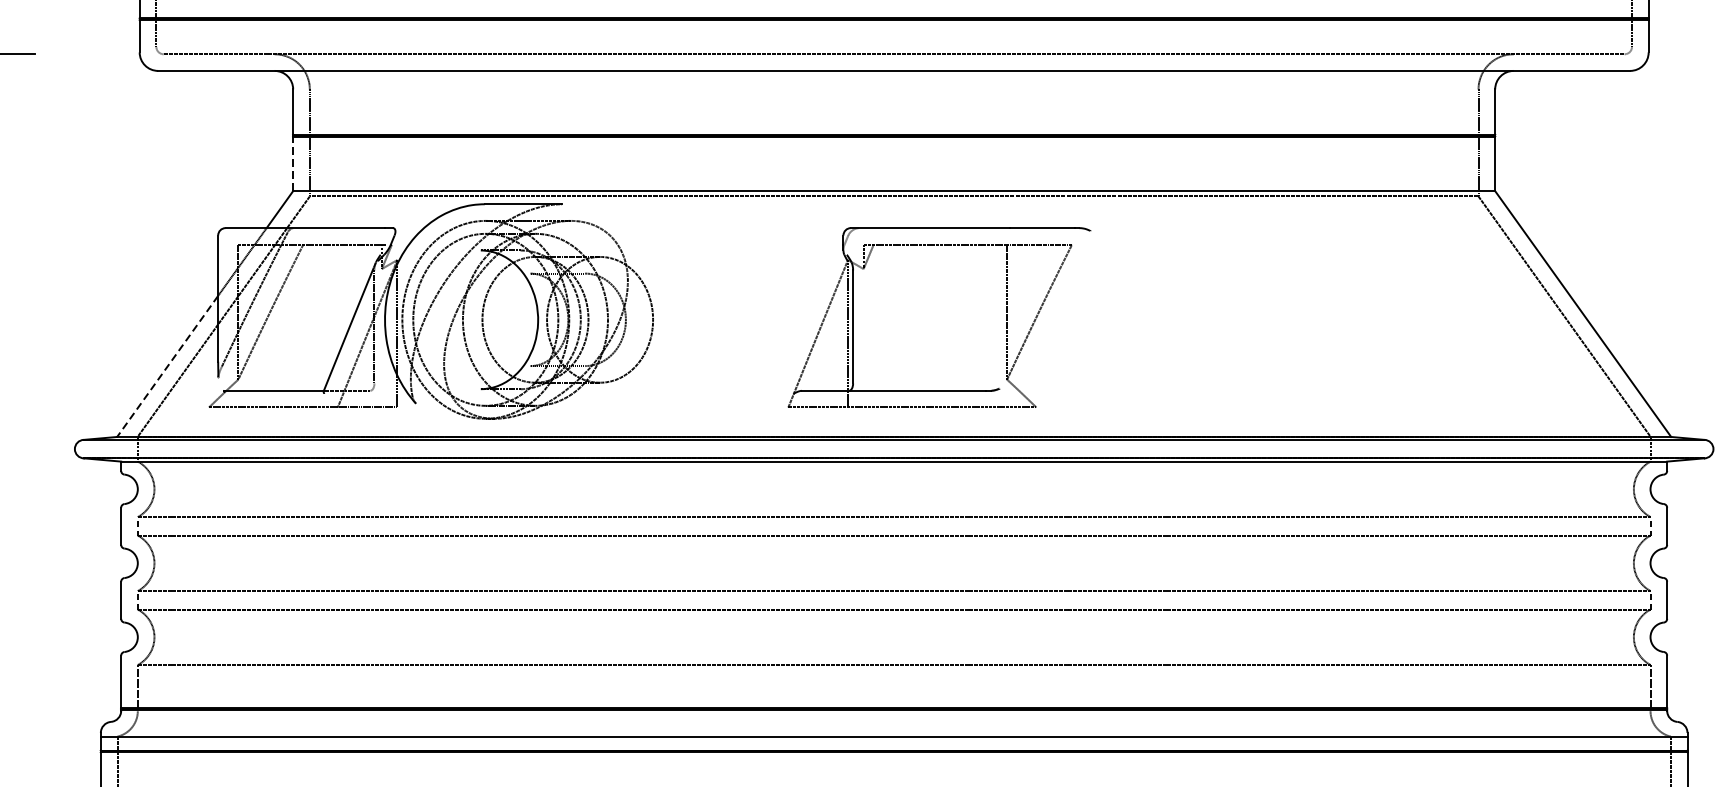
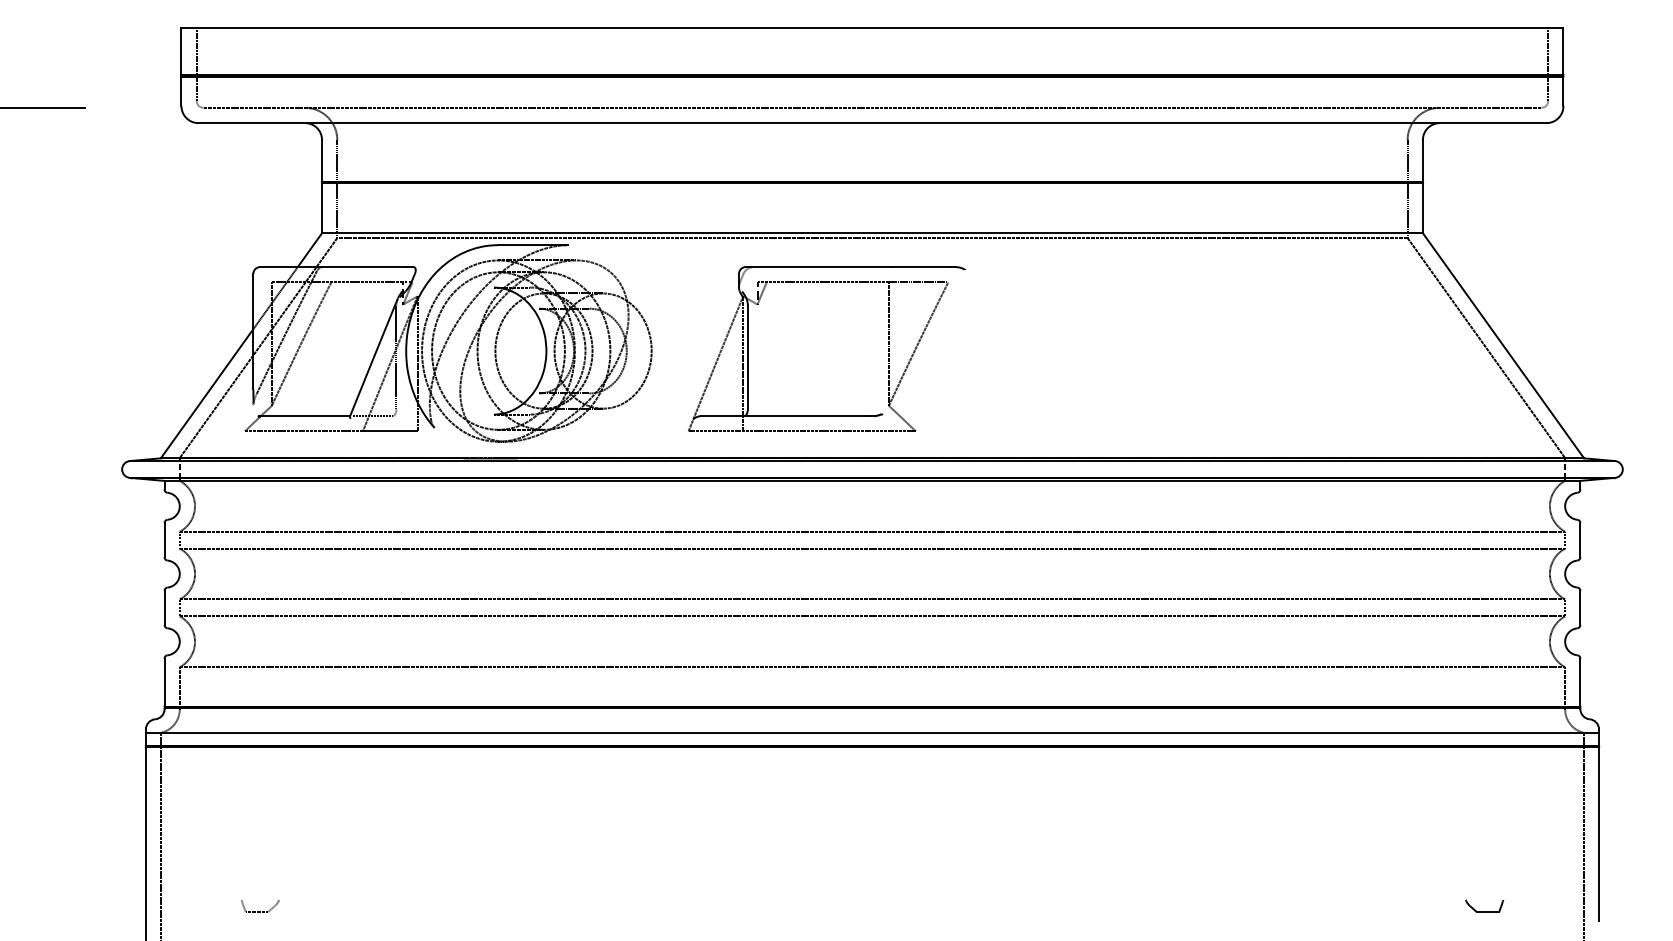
line: (293, 164) -> (322, 208), dashed -> solid
part: (1006, 317) -> (888, 348), moved
line: (167, 367) -> (206, 394), dashed -> solid

